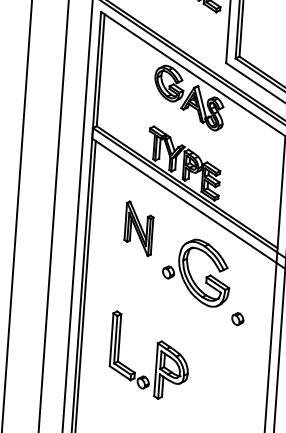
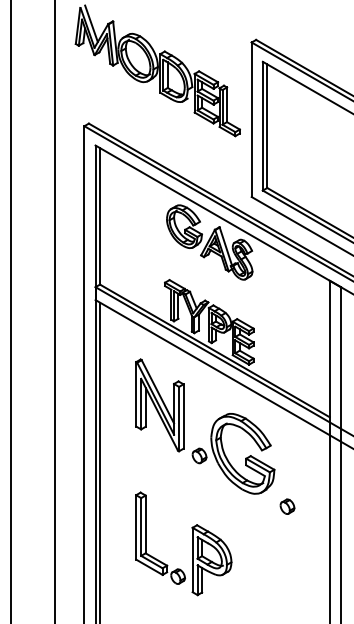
part: (138, 228) -> (159, 405), size x1.43
part: (156, 356) -> (192, 543), moved

